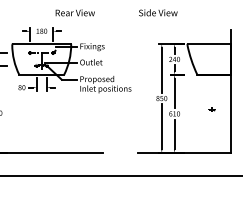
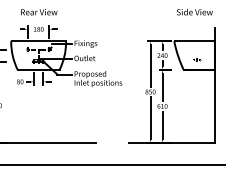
text: (74, 12) -> (38, 11), moved
text: (158, 12) -> (195, 11), moved
part: (211, 109) -> (196, 60), moved

